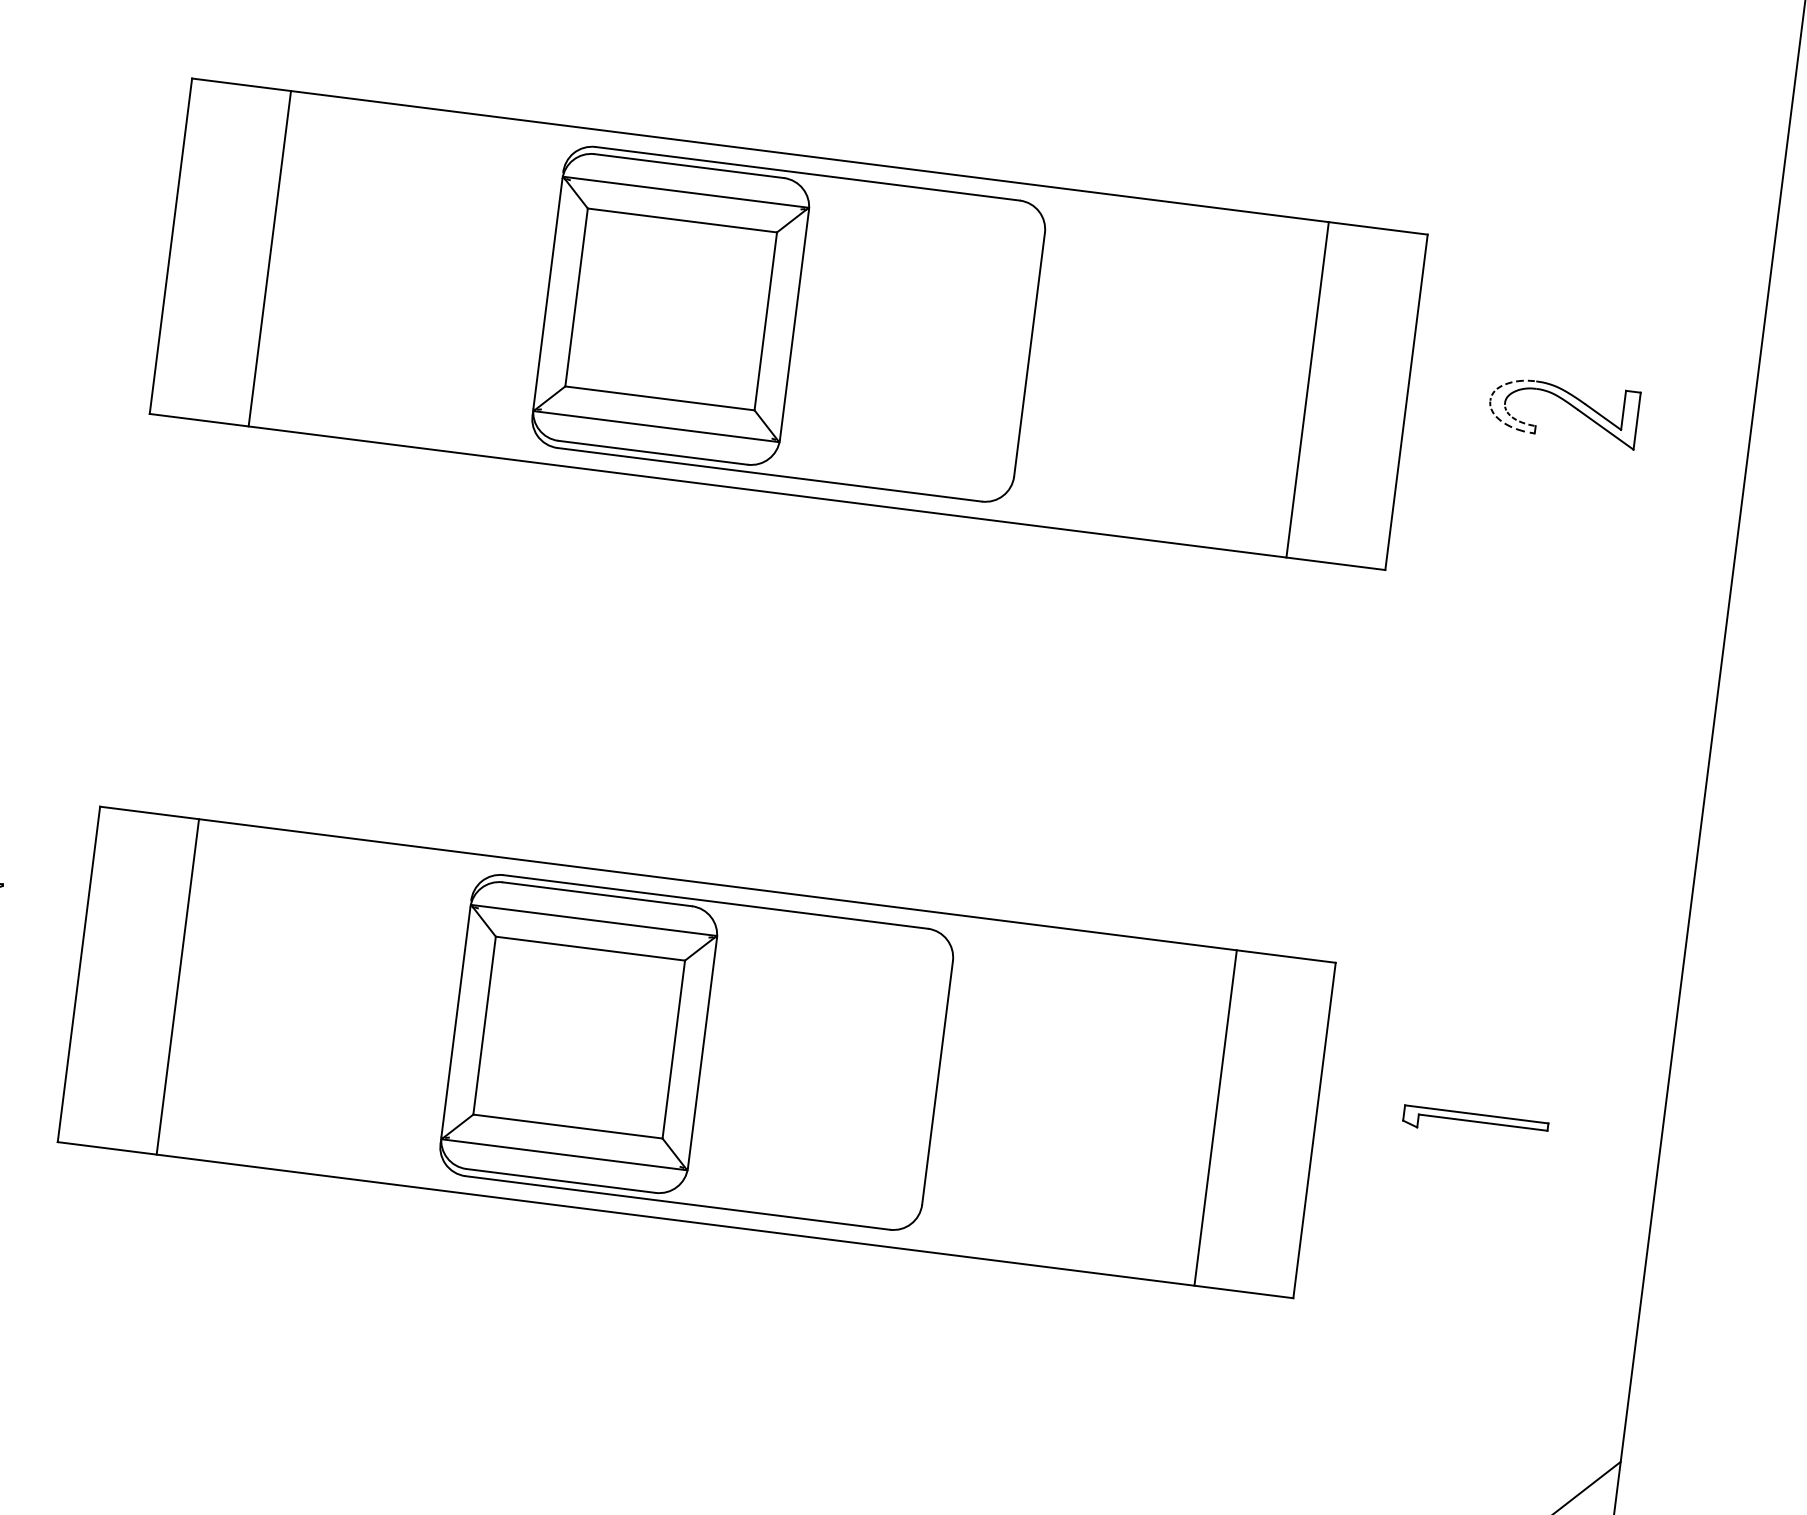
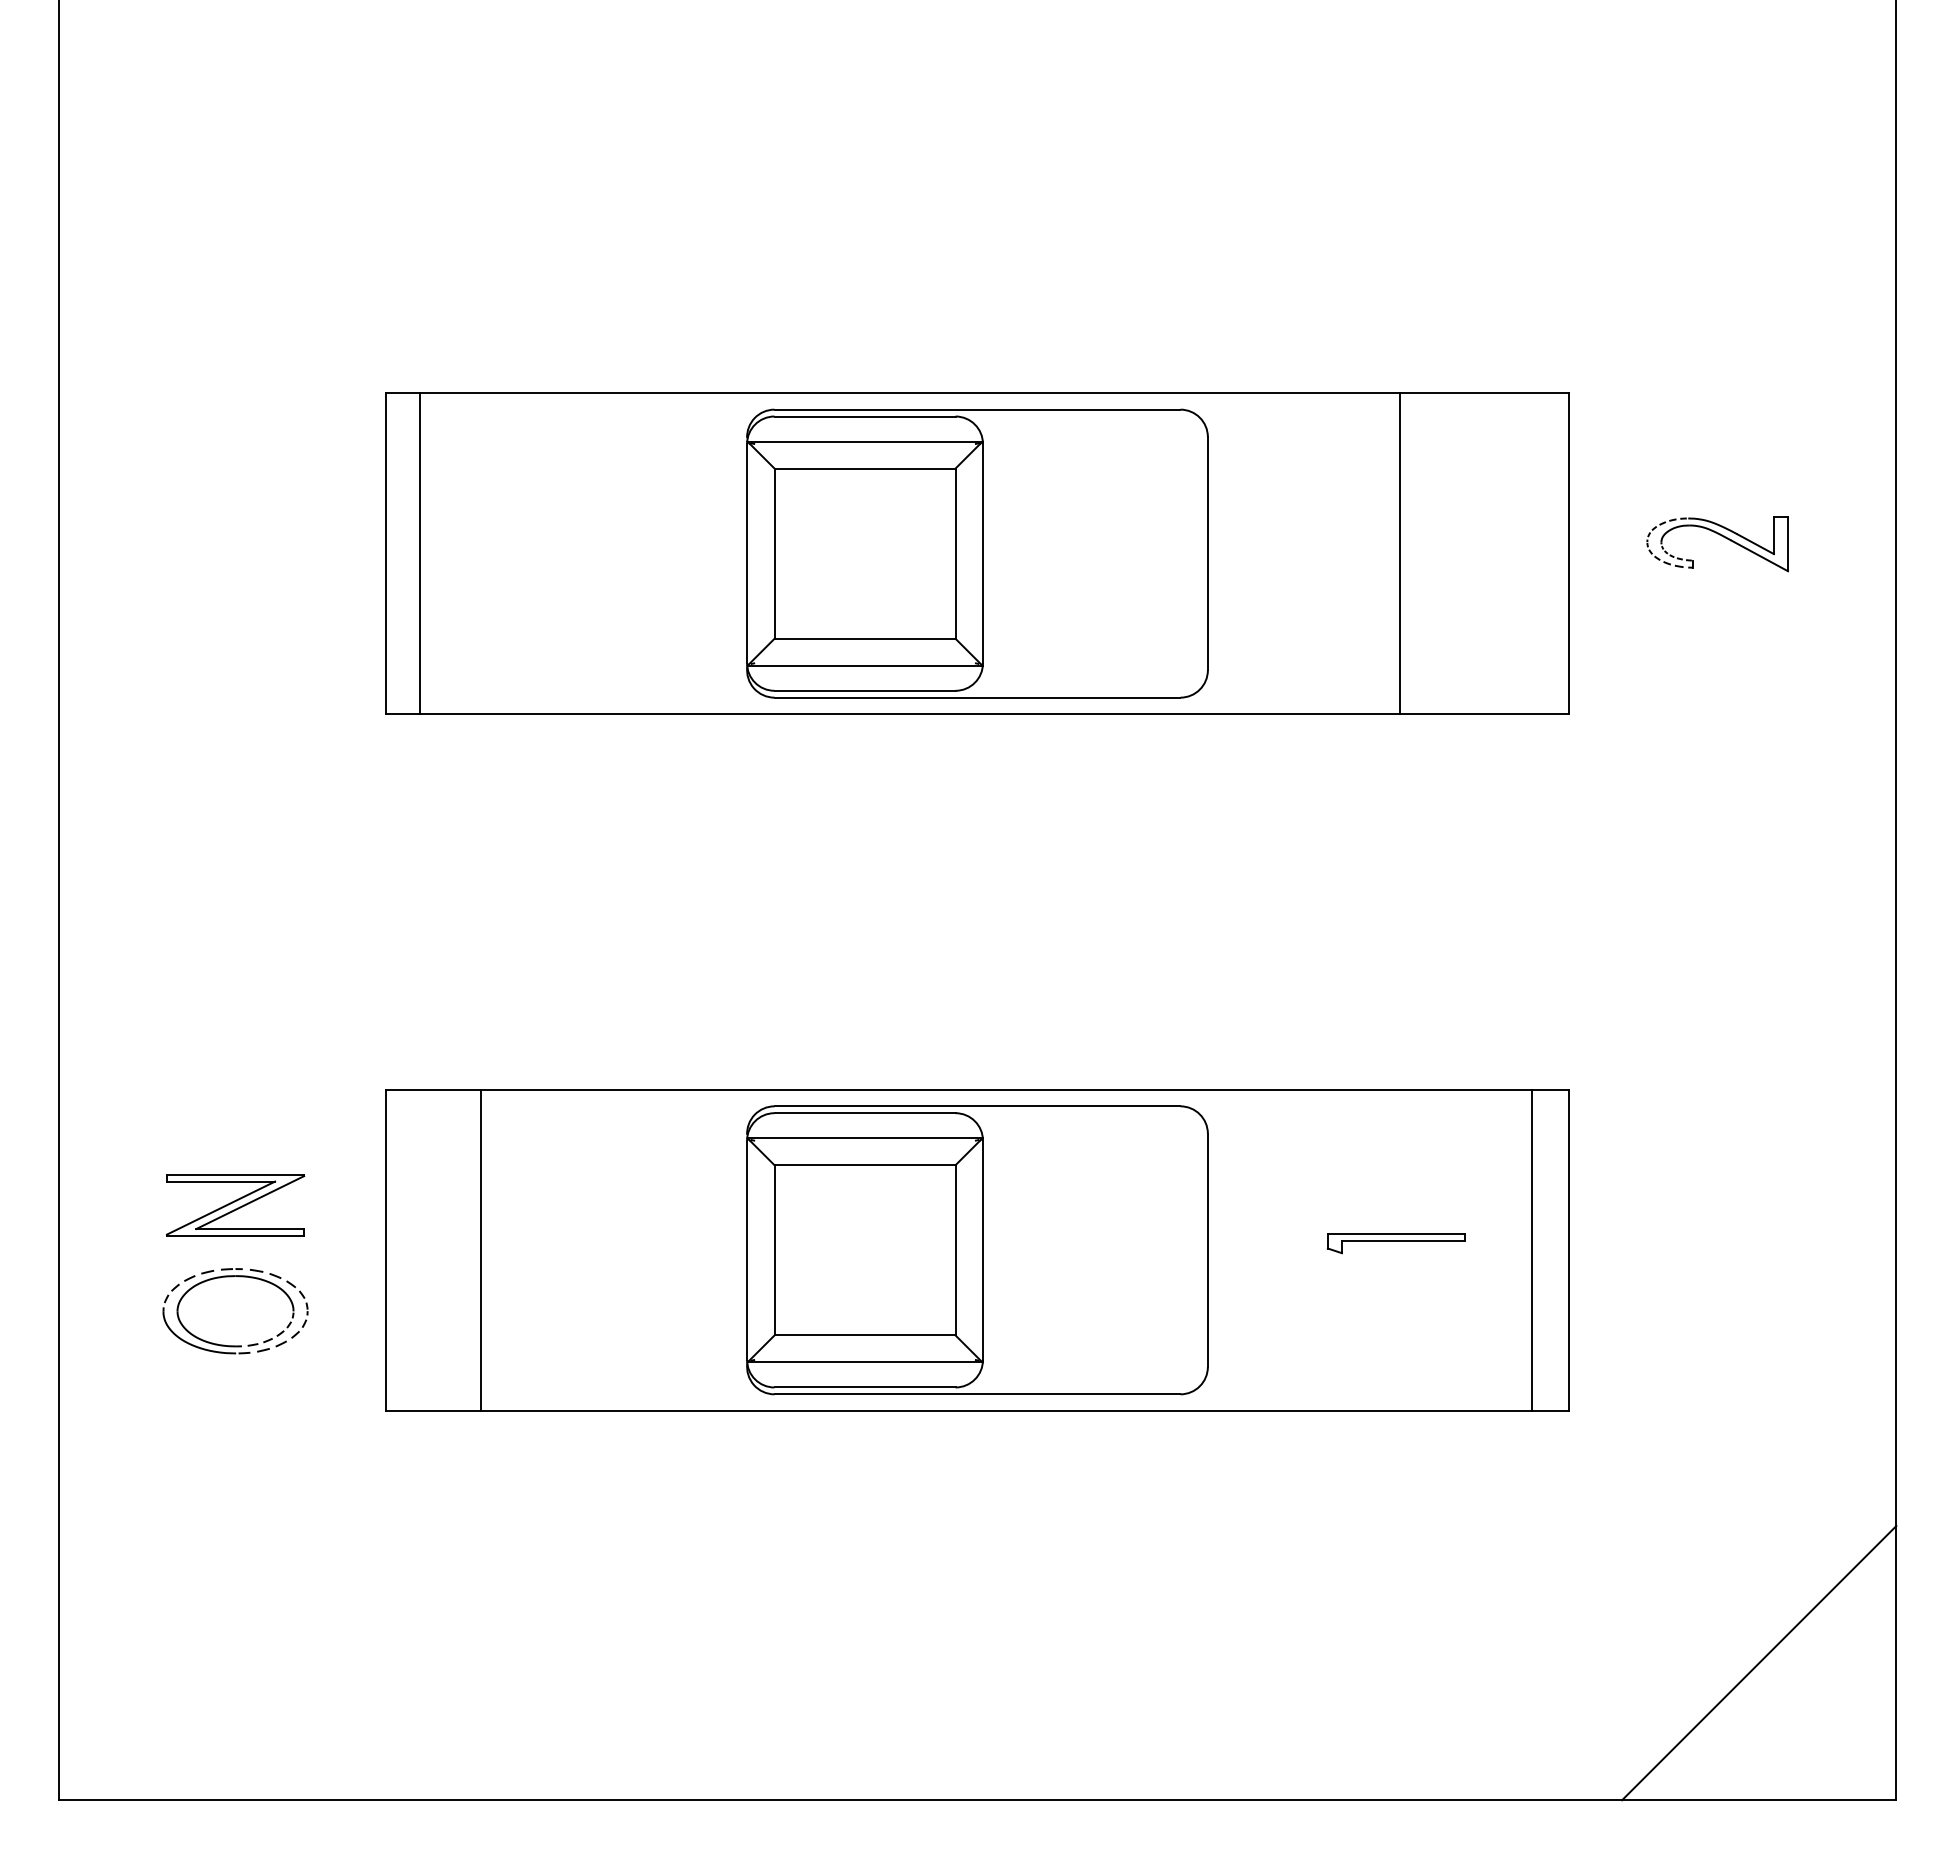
line: (270, 258) -> (420, 553), moved
line: (1307, 389) -> (1399, 553), moved
line: (1215, 1117) -> (1531, 1249), moved
part: (1474, 1124) -> (1395, 1243), moved

